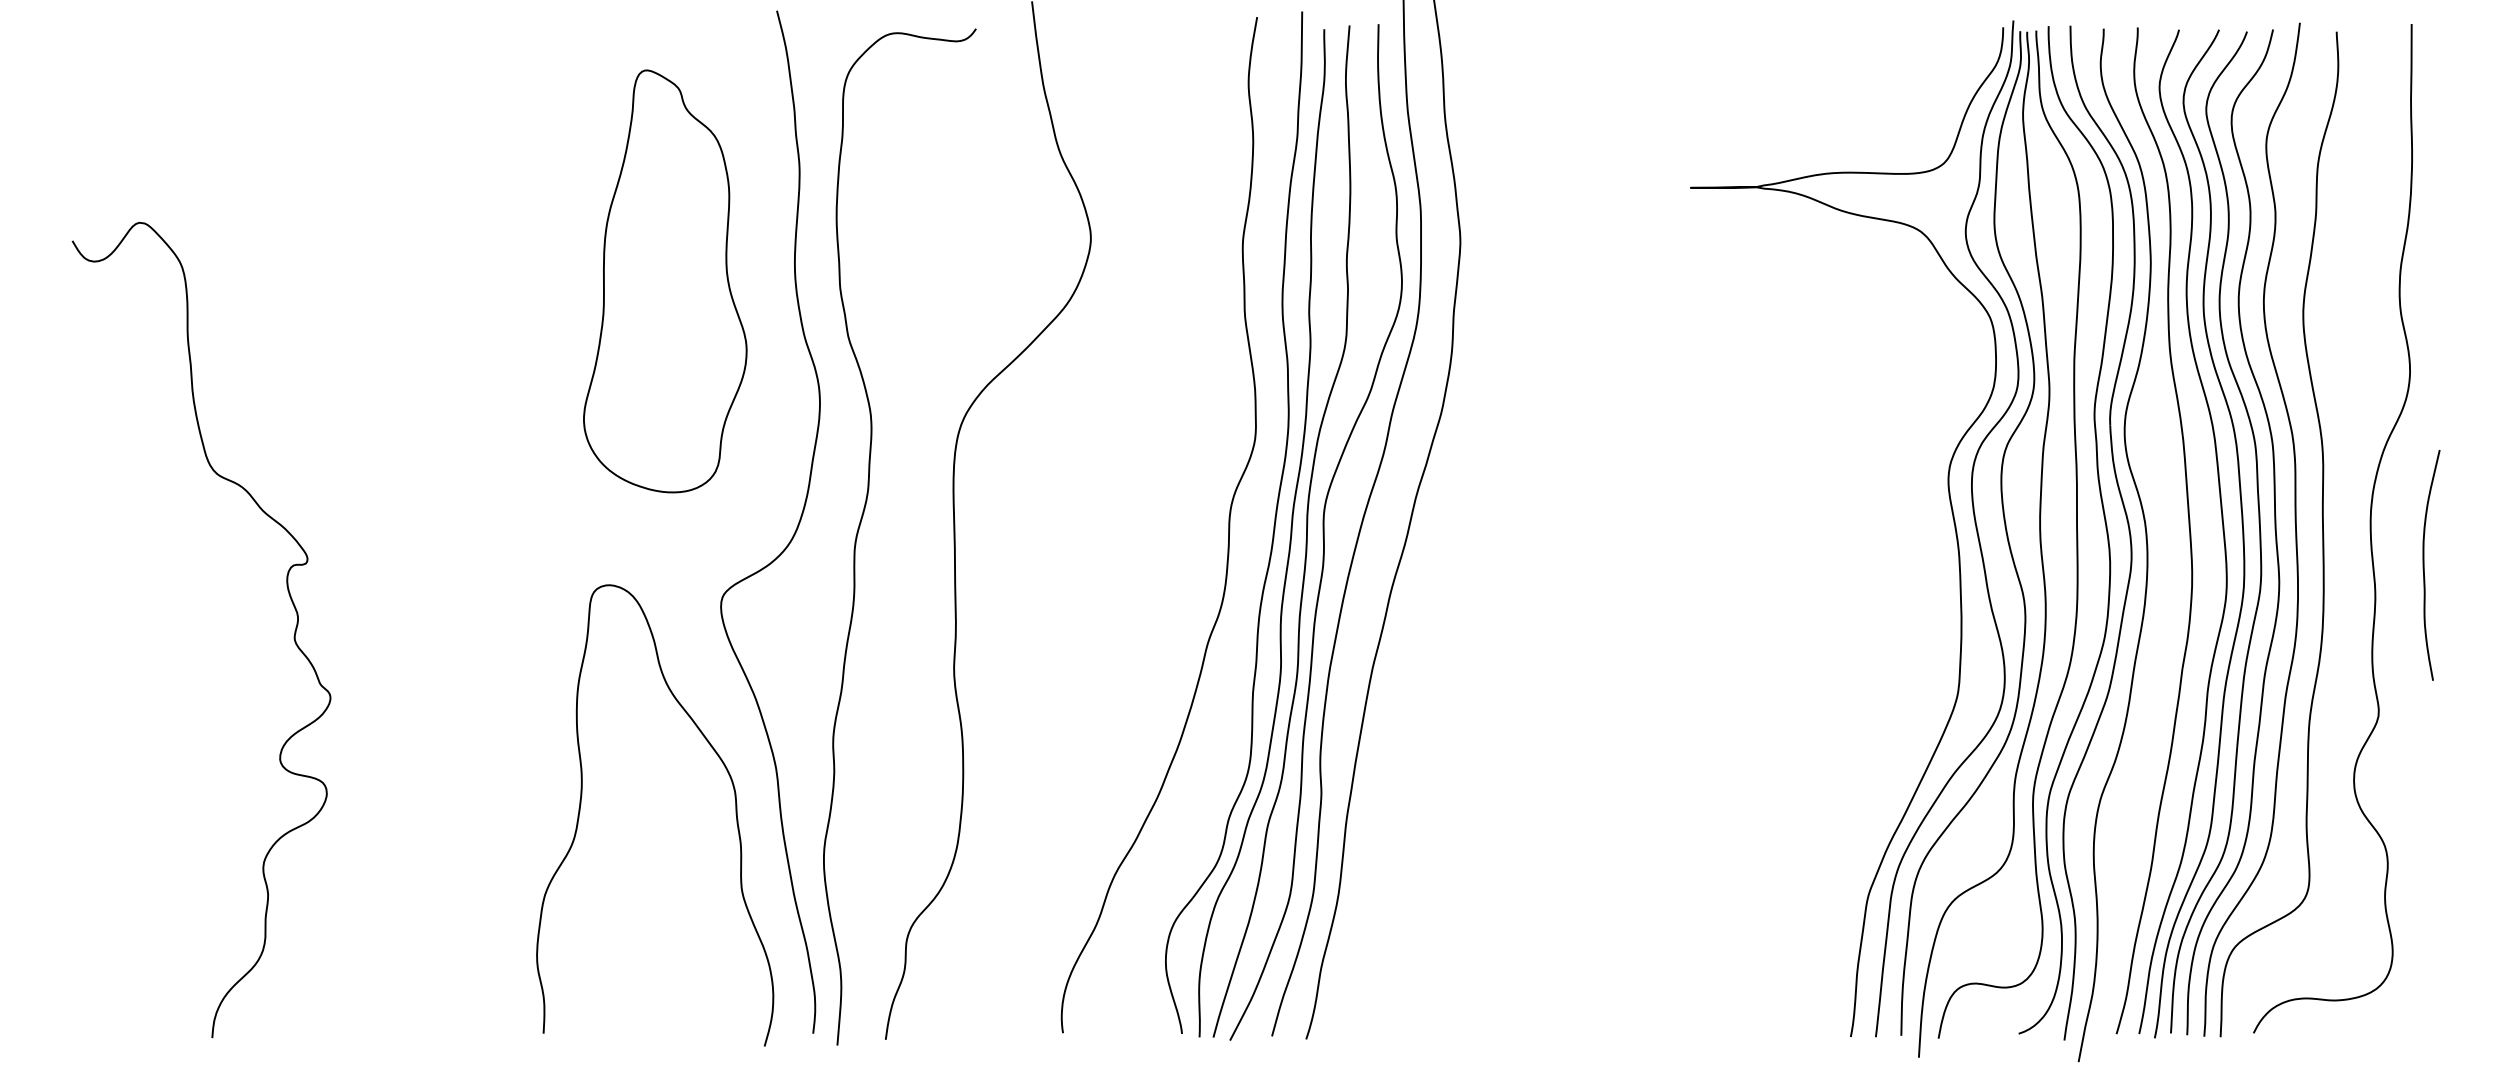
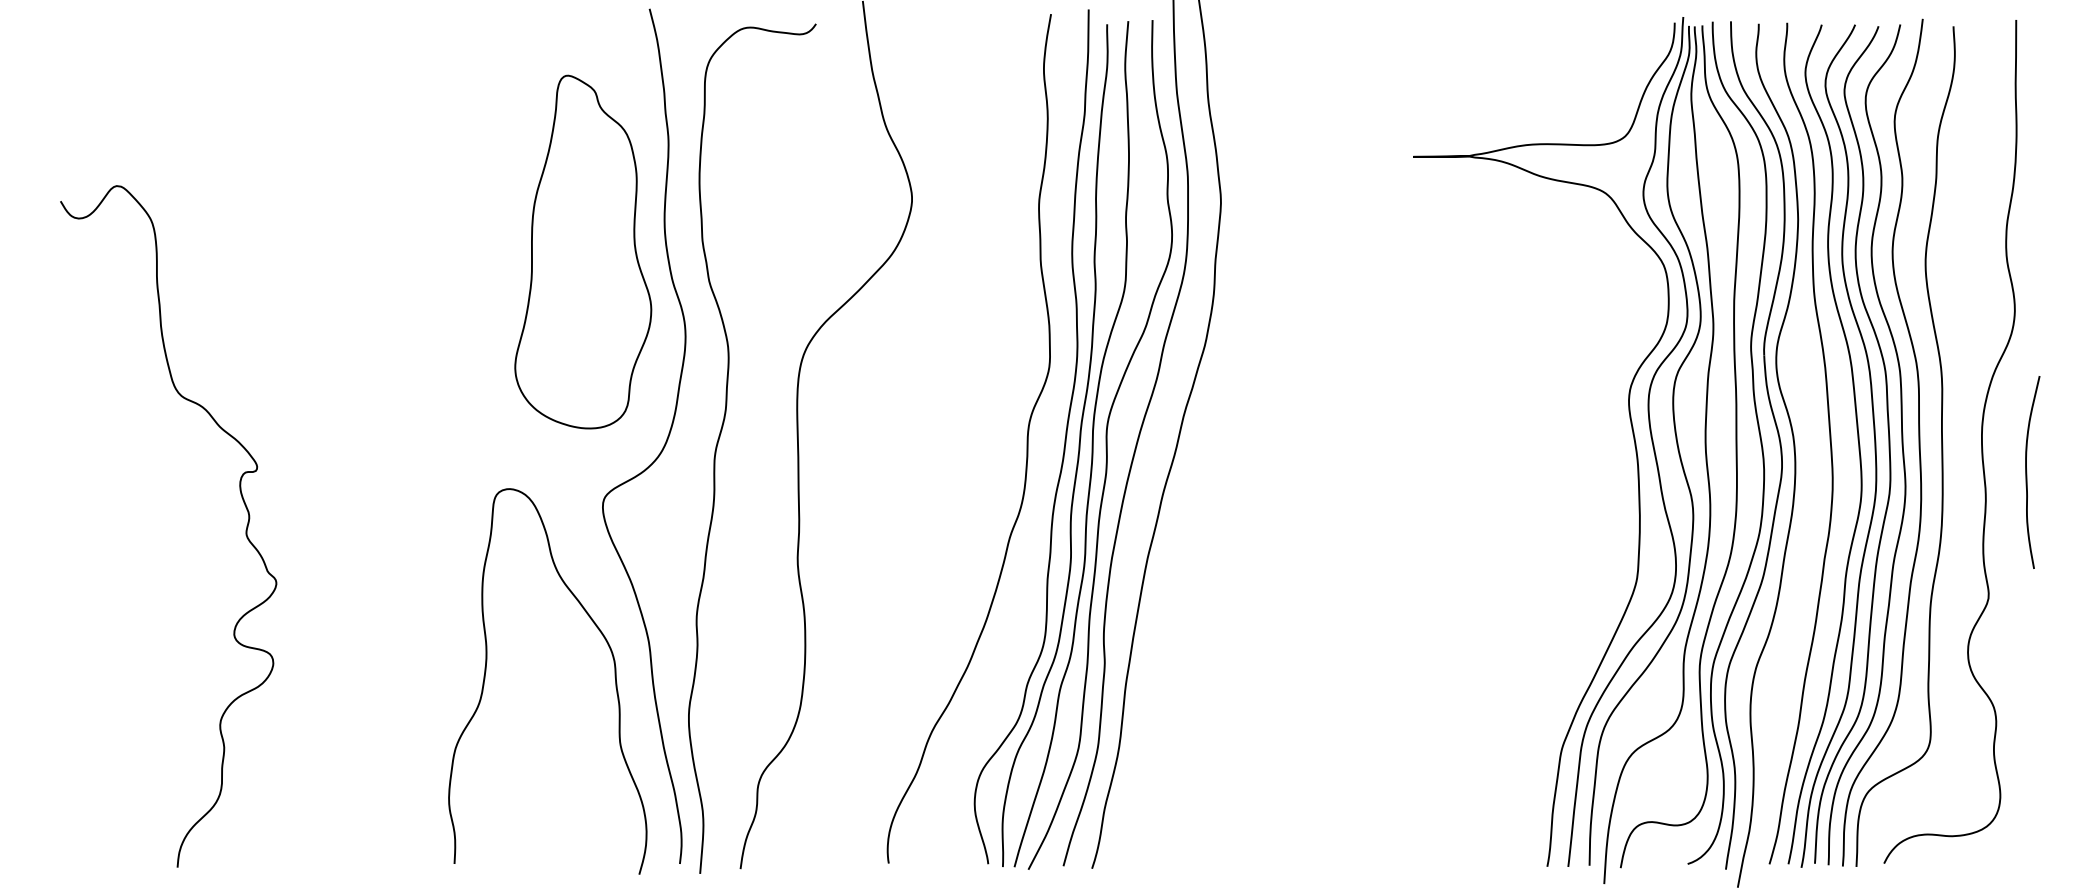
part: (665, 280) -> (583, 251), moved

